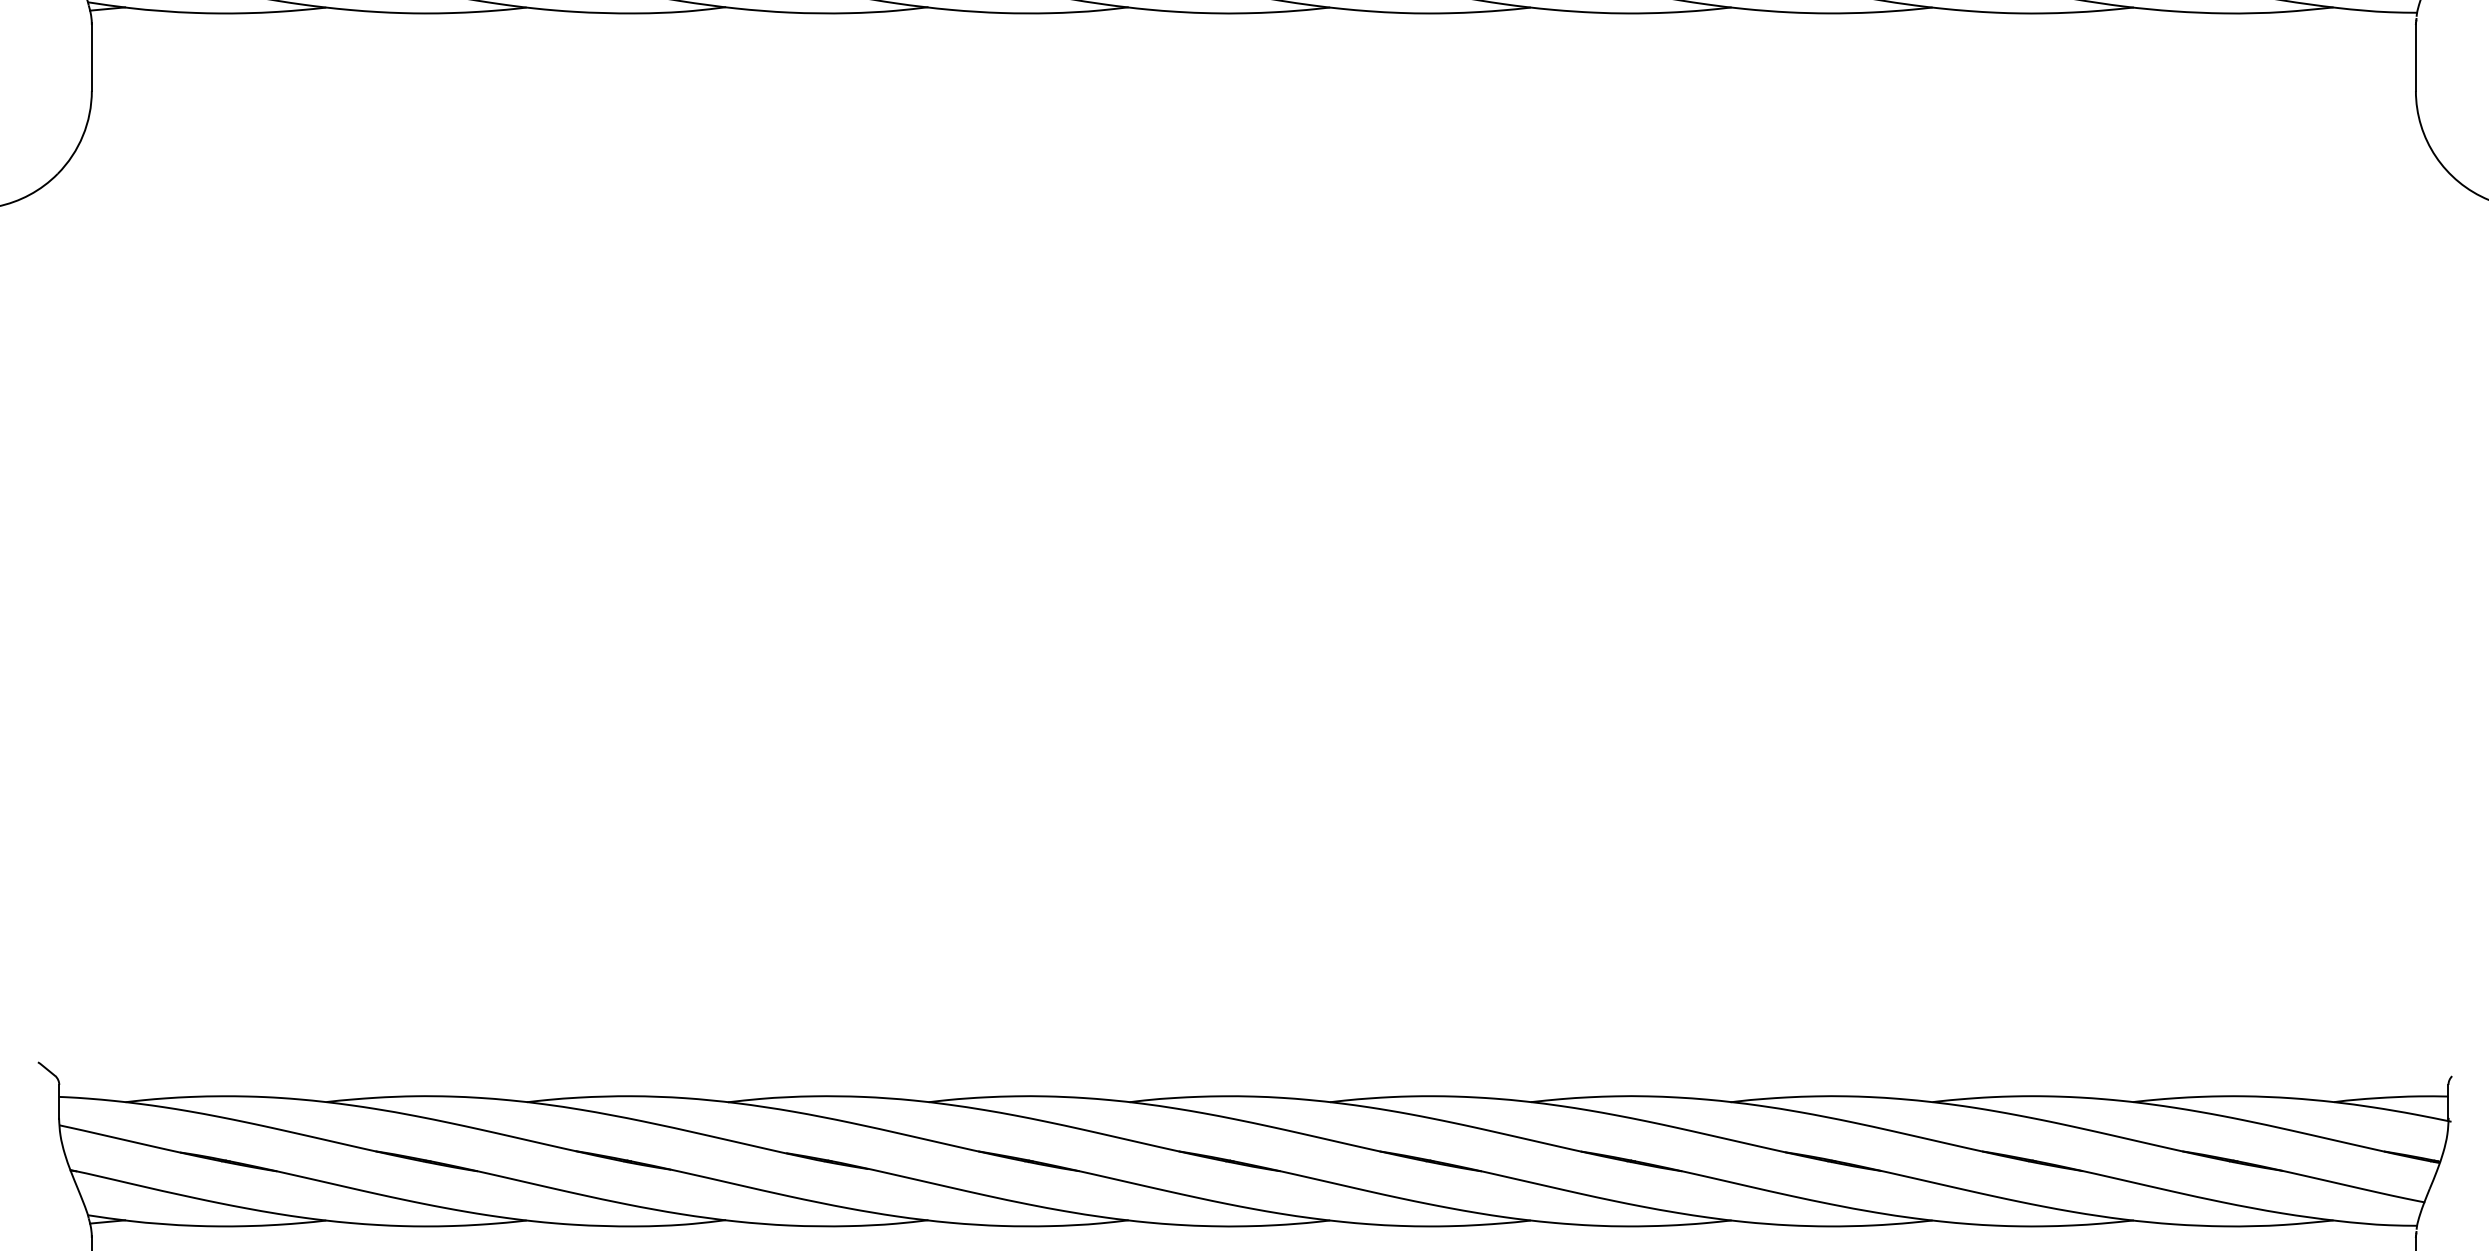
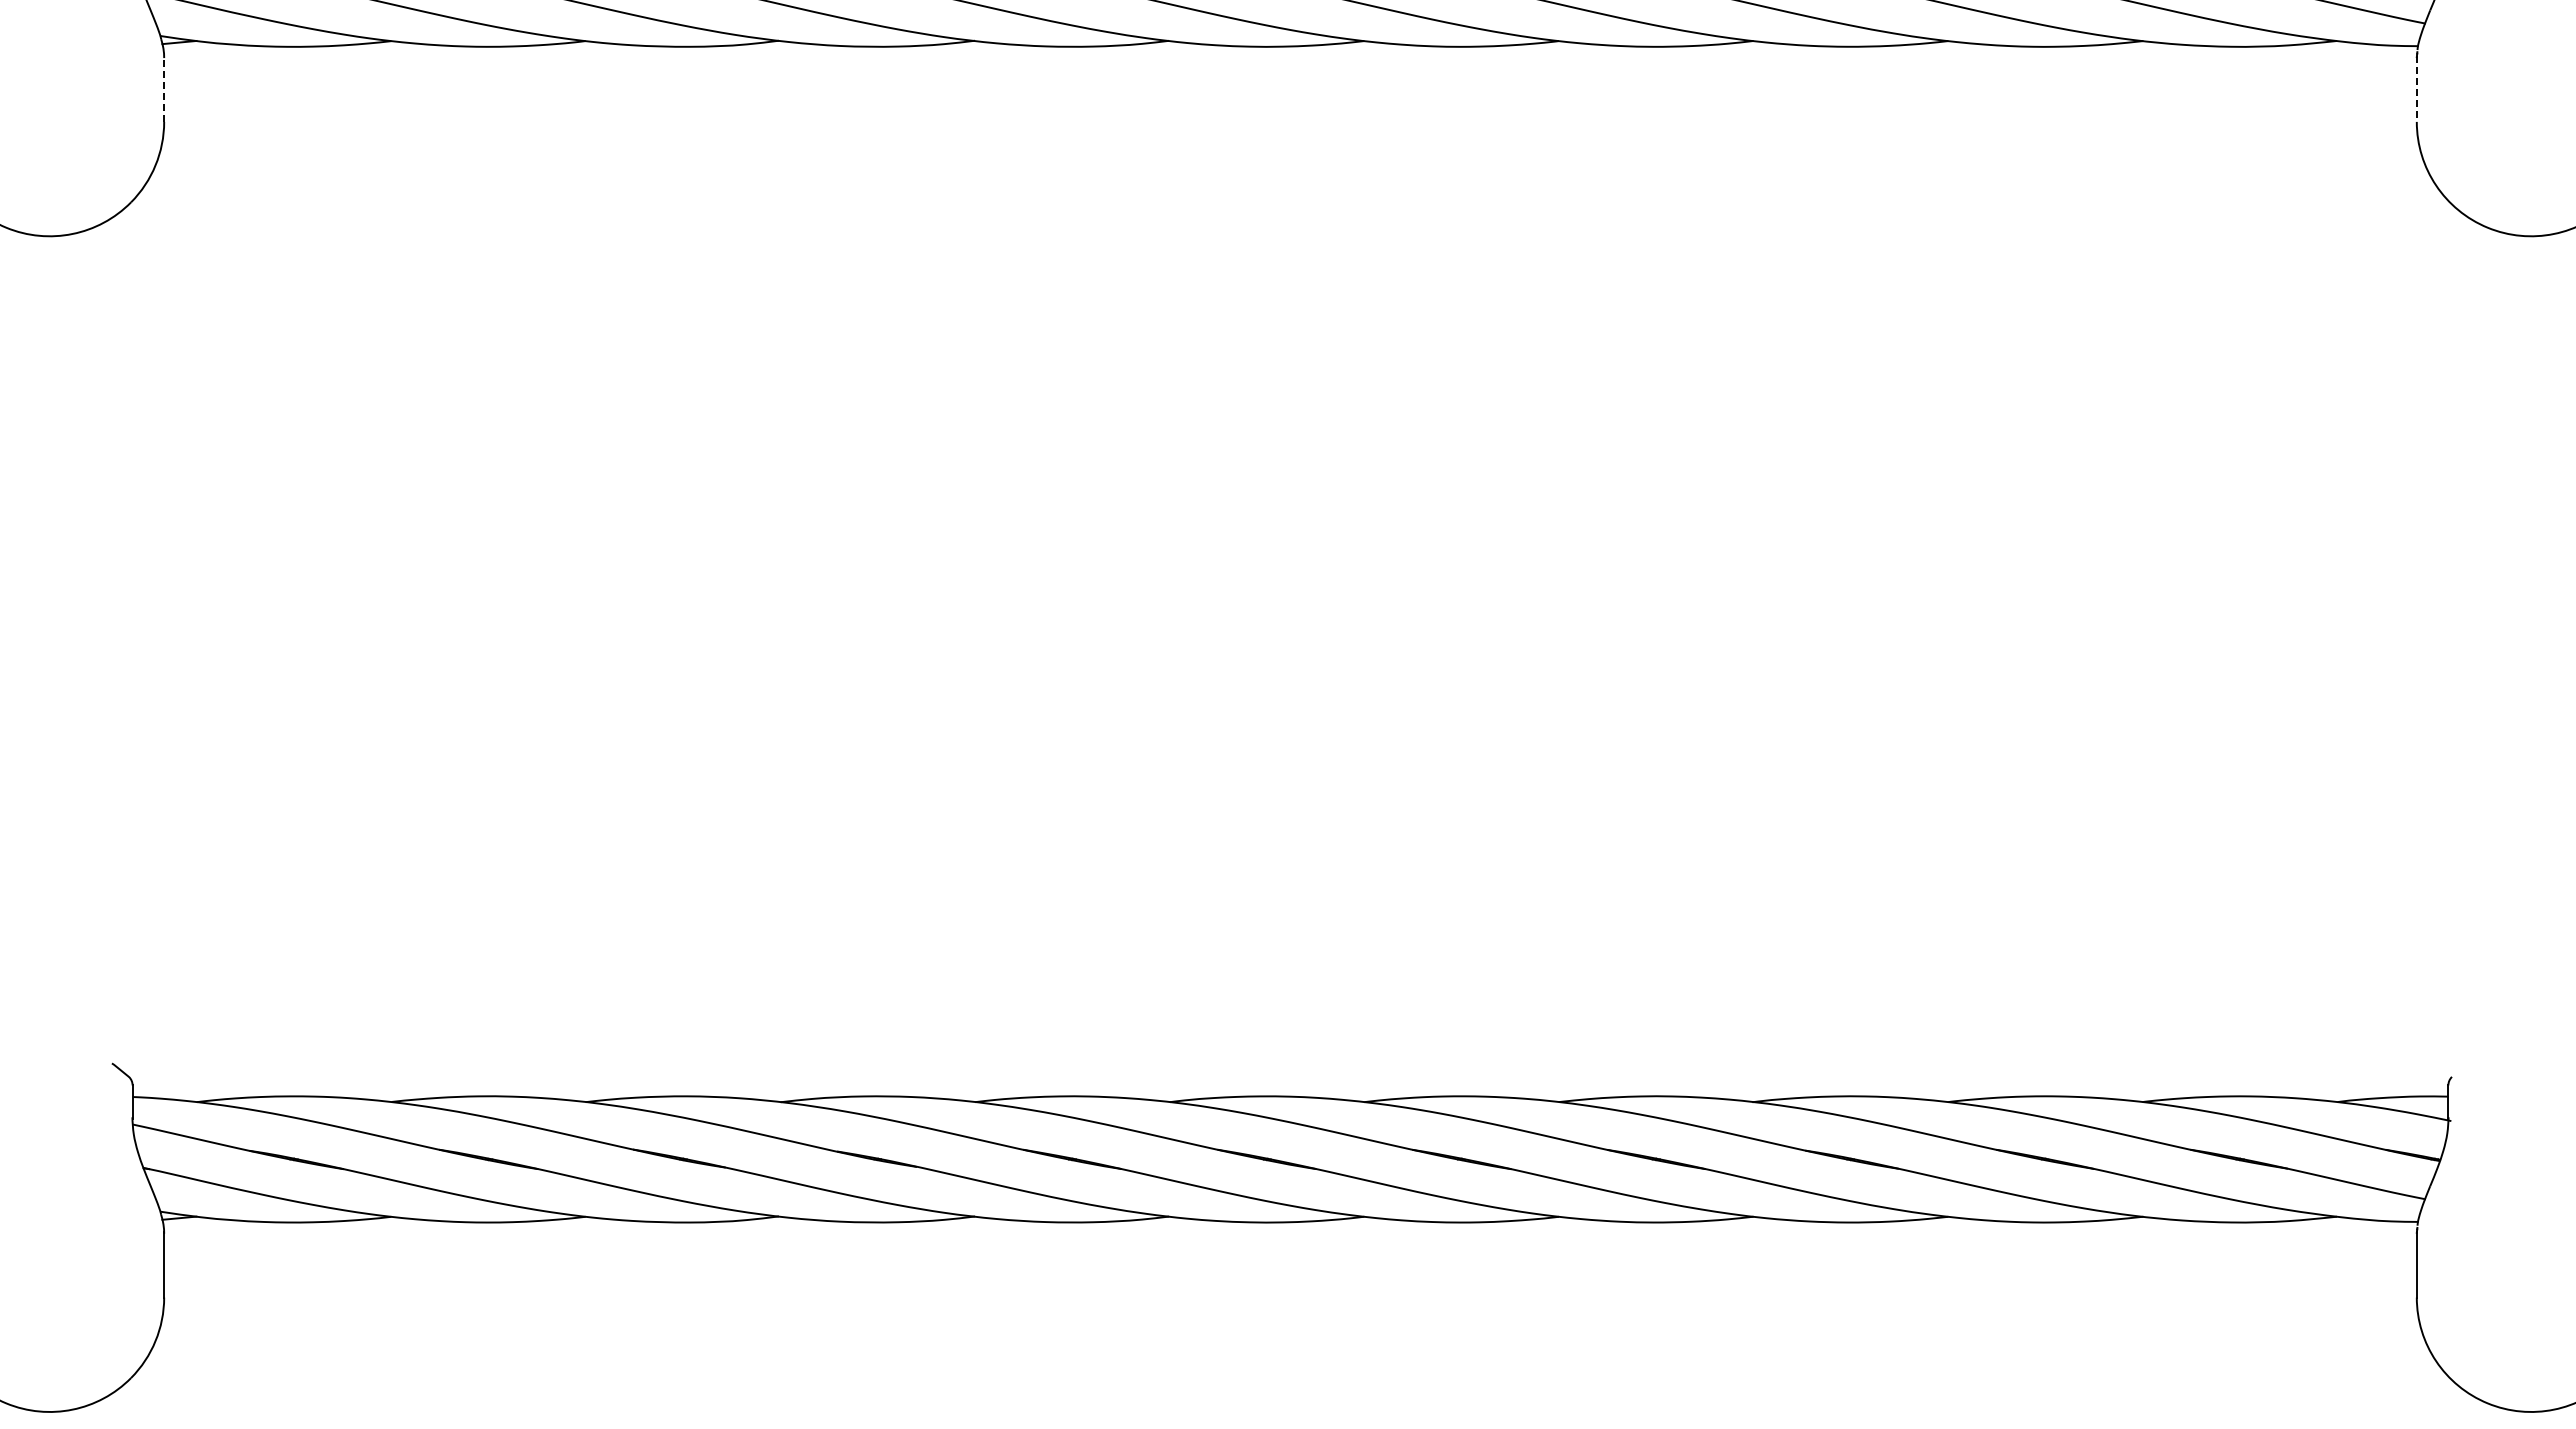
line: (92, 57) -> (164, 89), solid -> dashed
line: (2415, 57) -> (2416, 89), solid -> dashed

